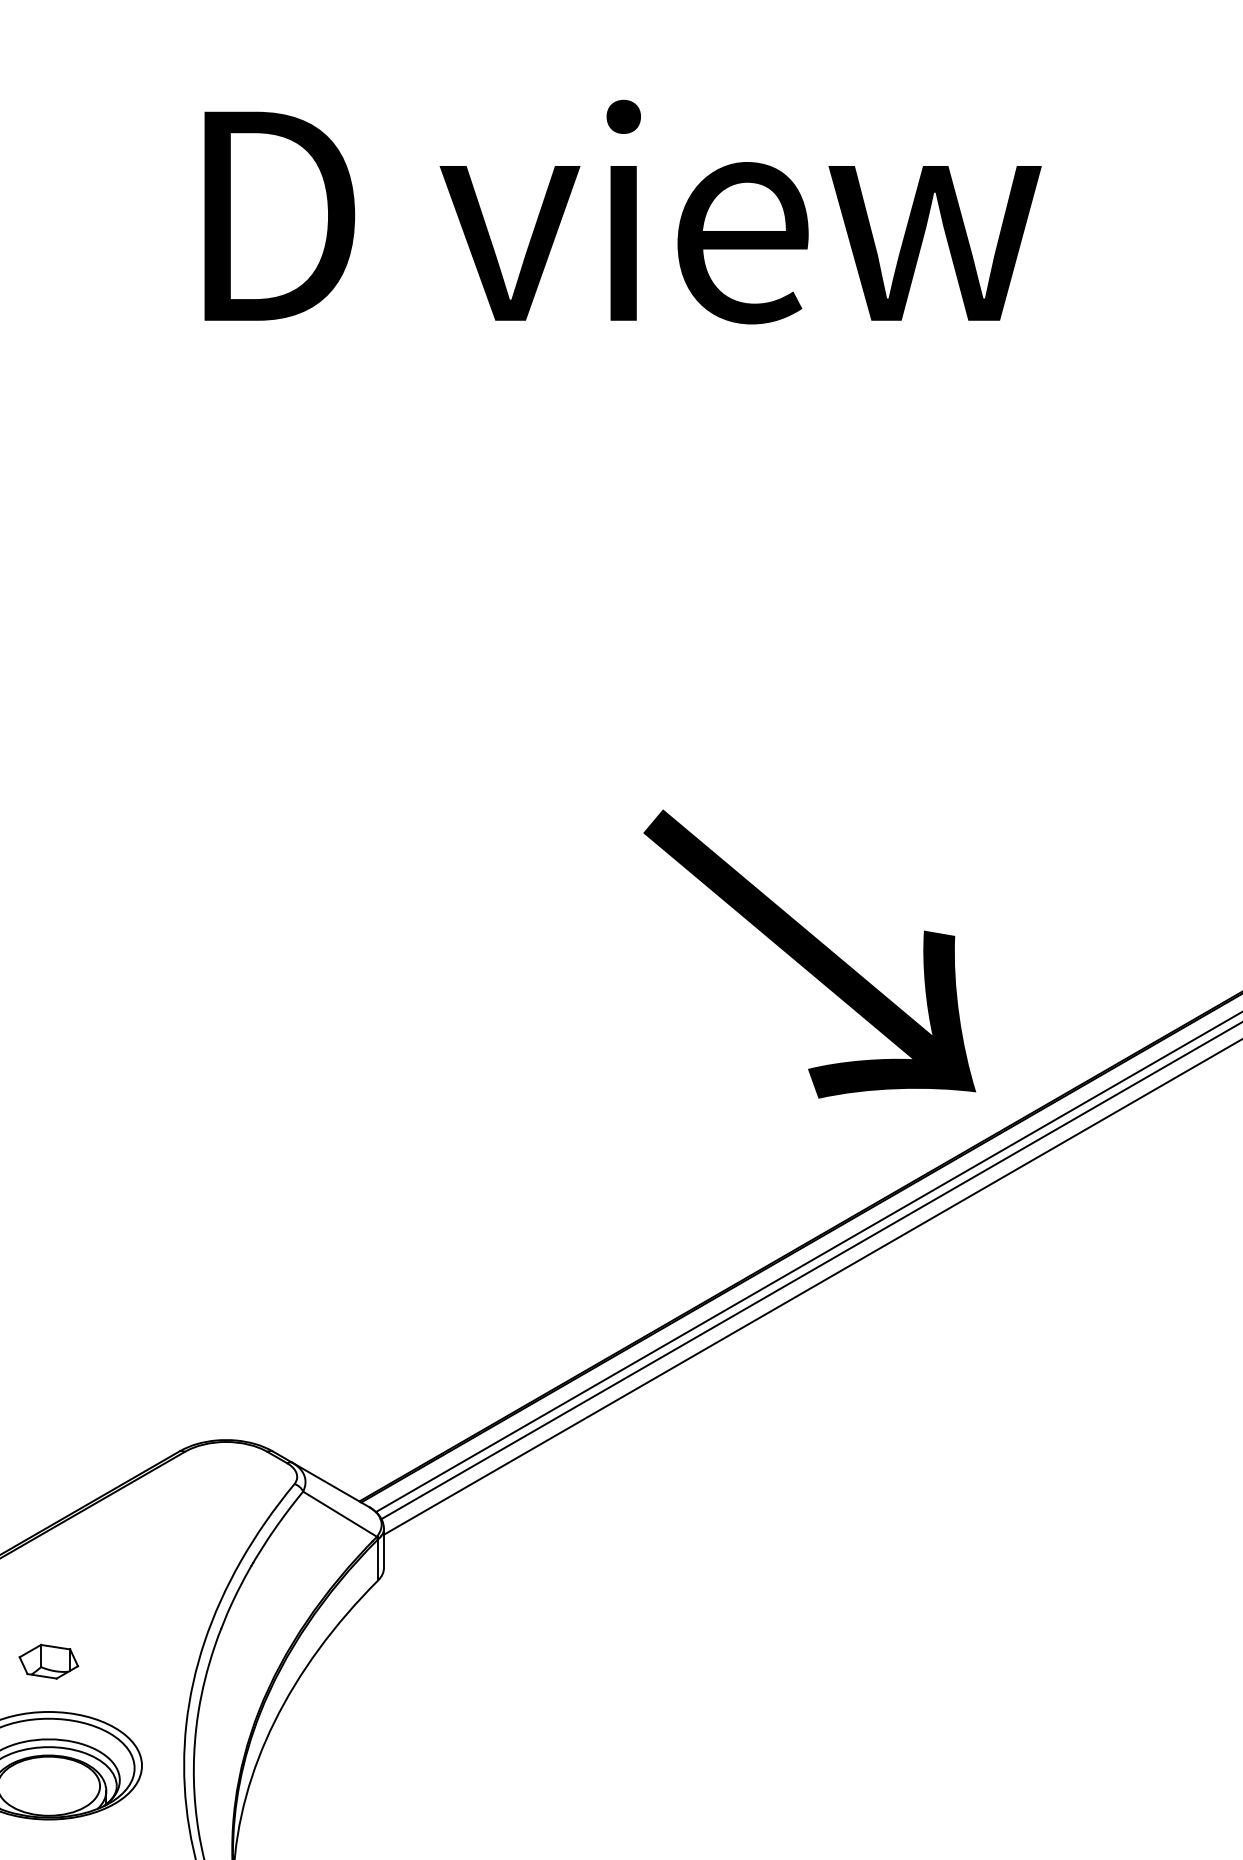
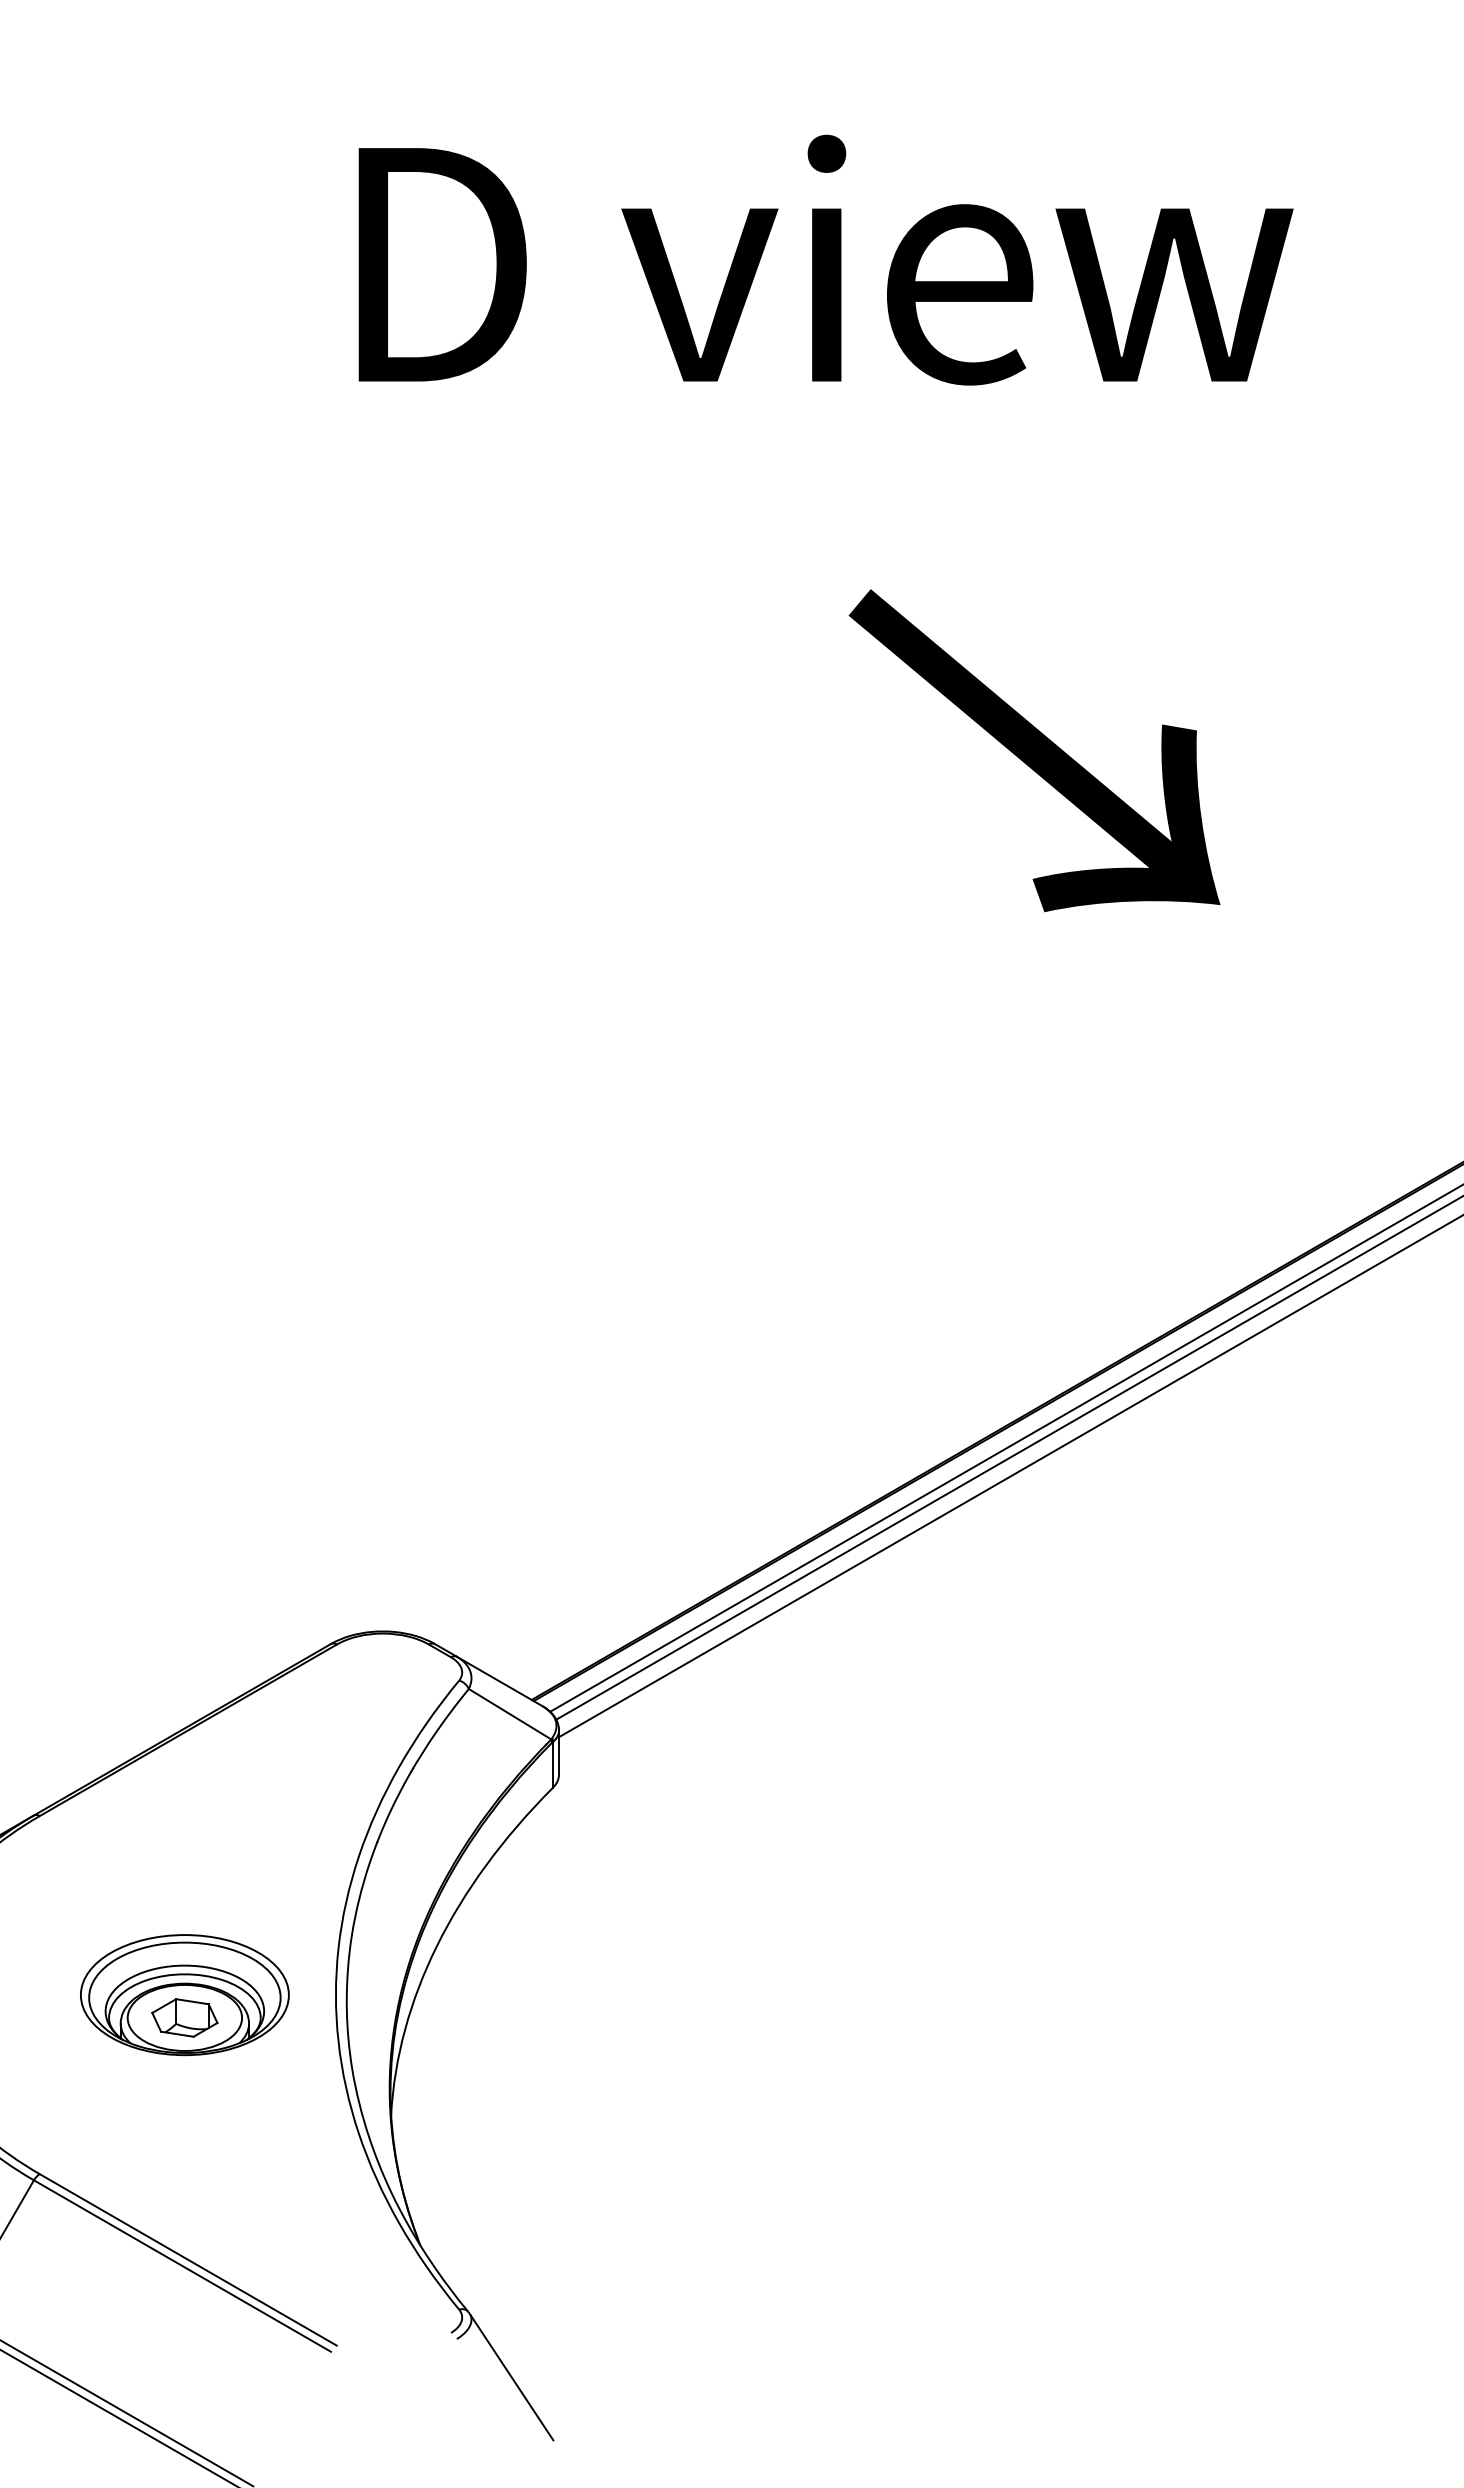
text: (809, 953) -> (1034, 750), moved
part: (48, 1661) -> (184, 2017), moved

